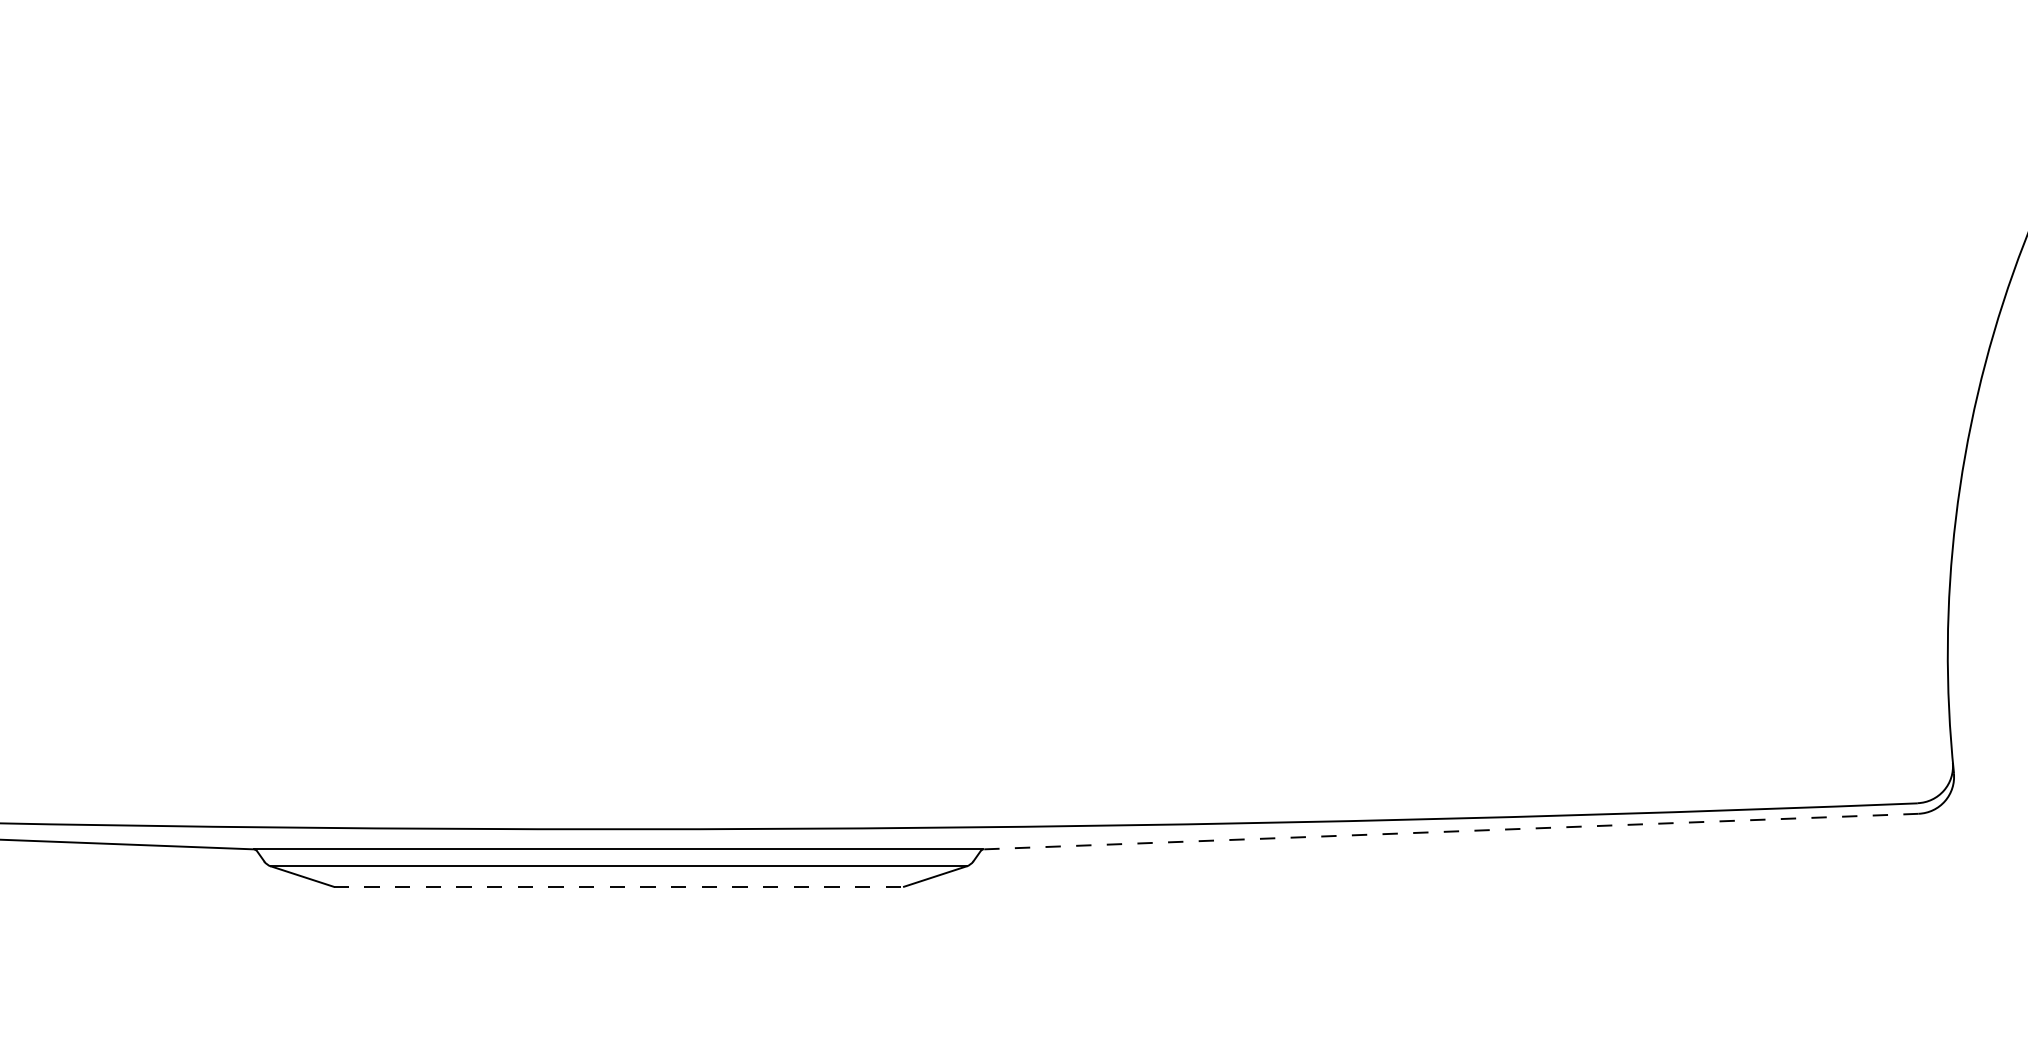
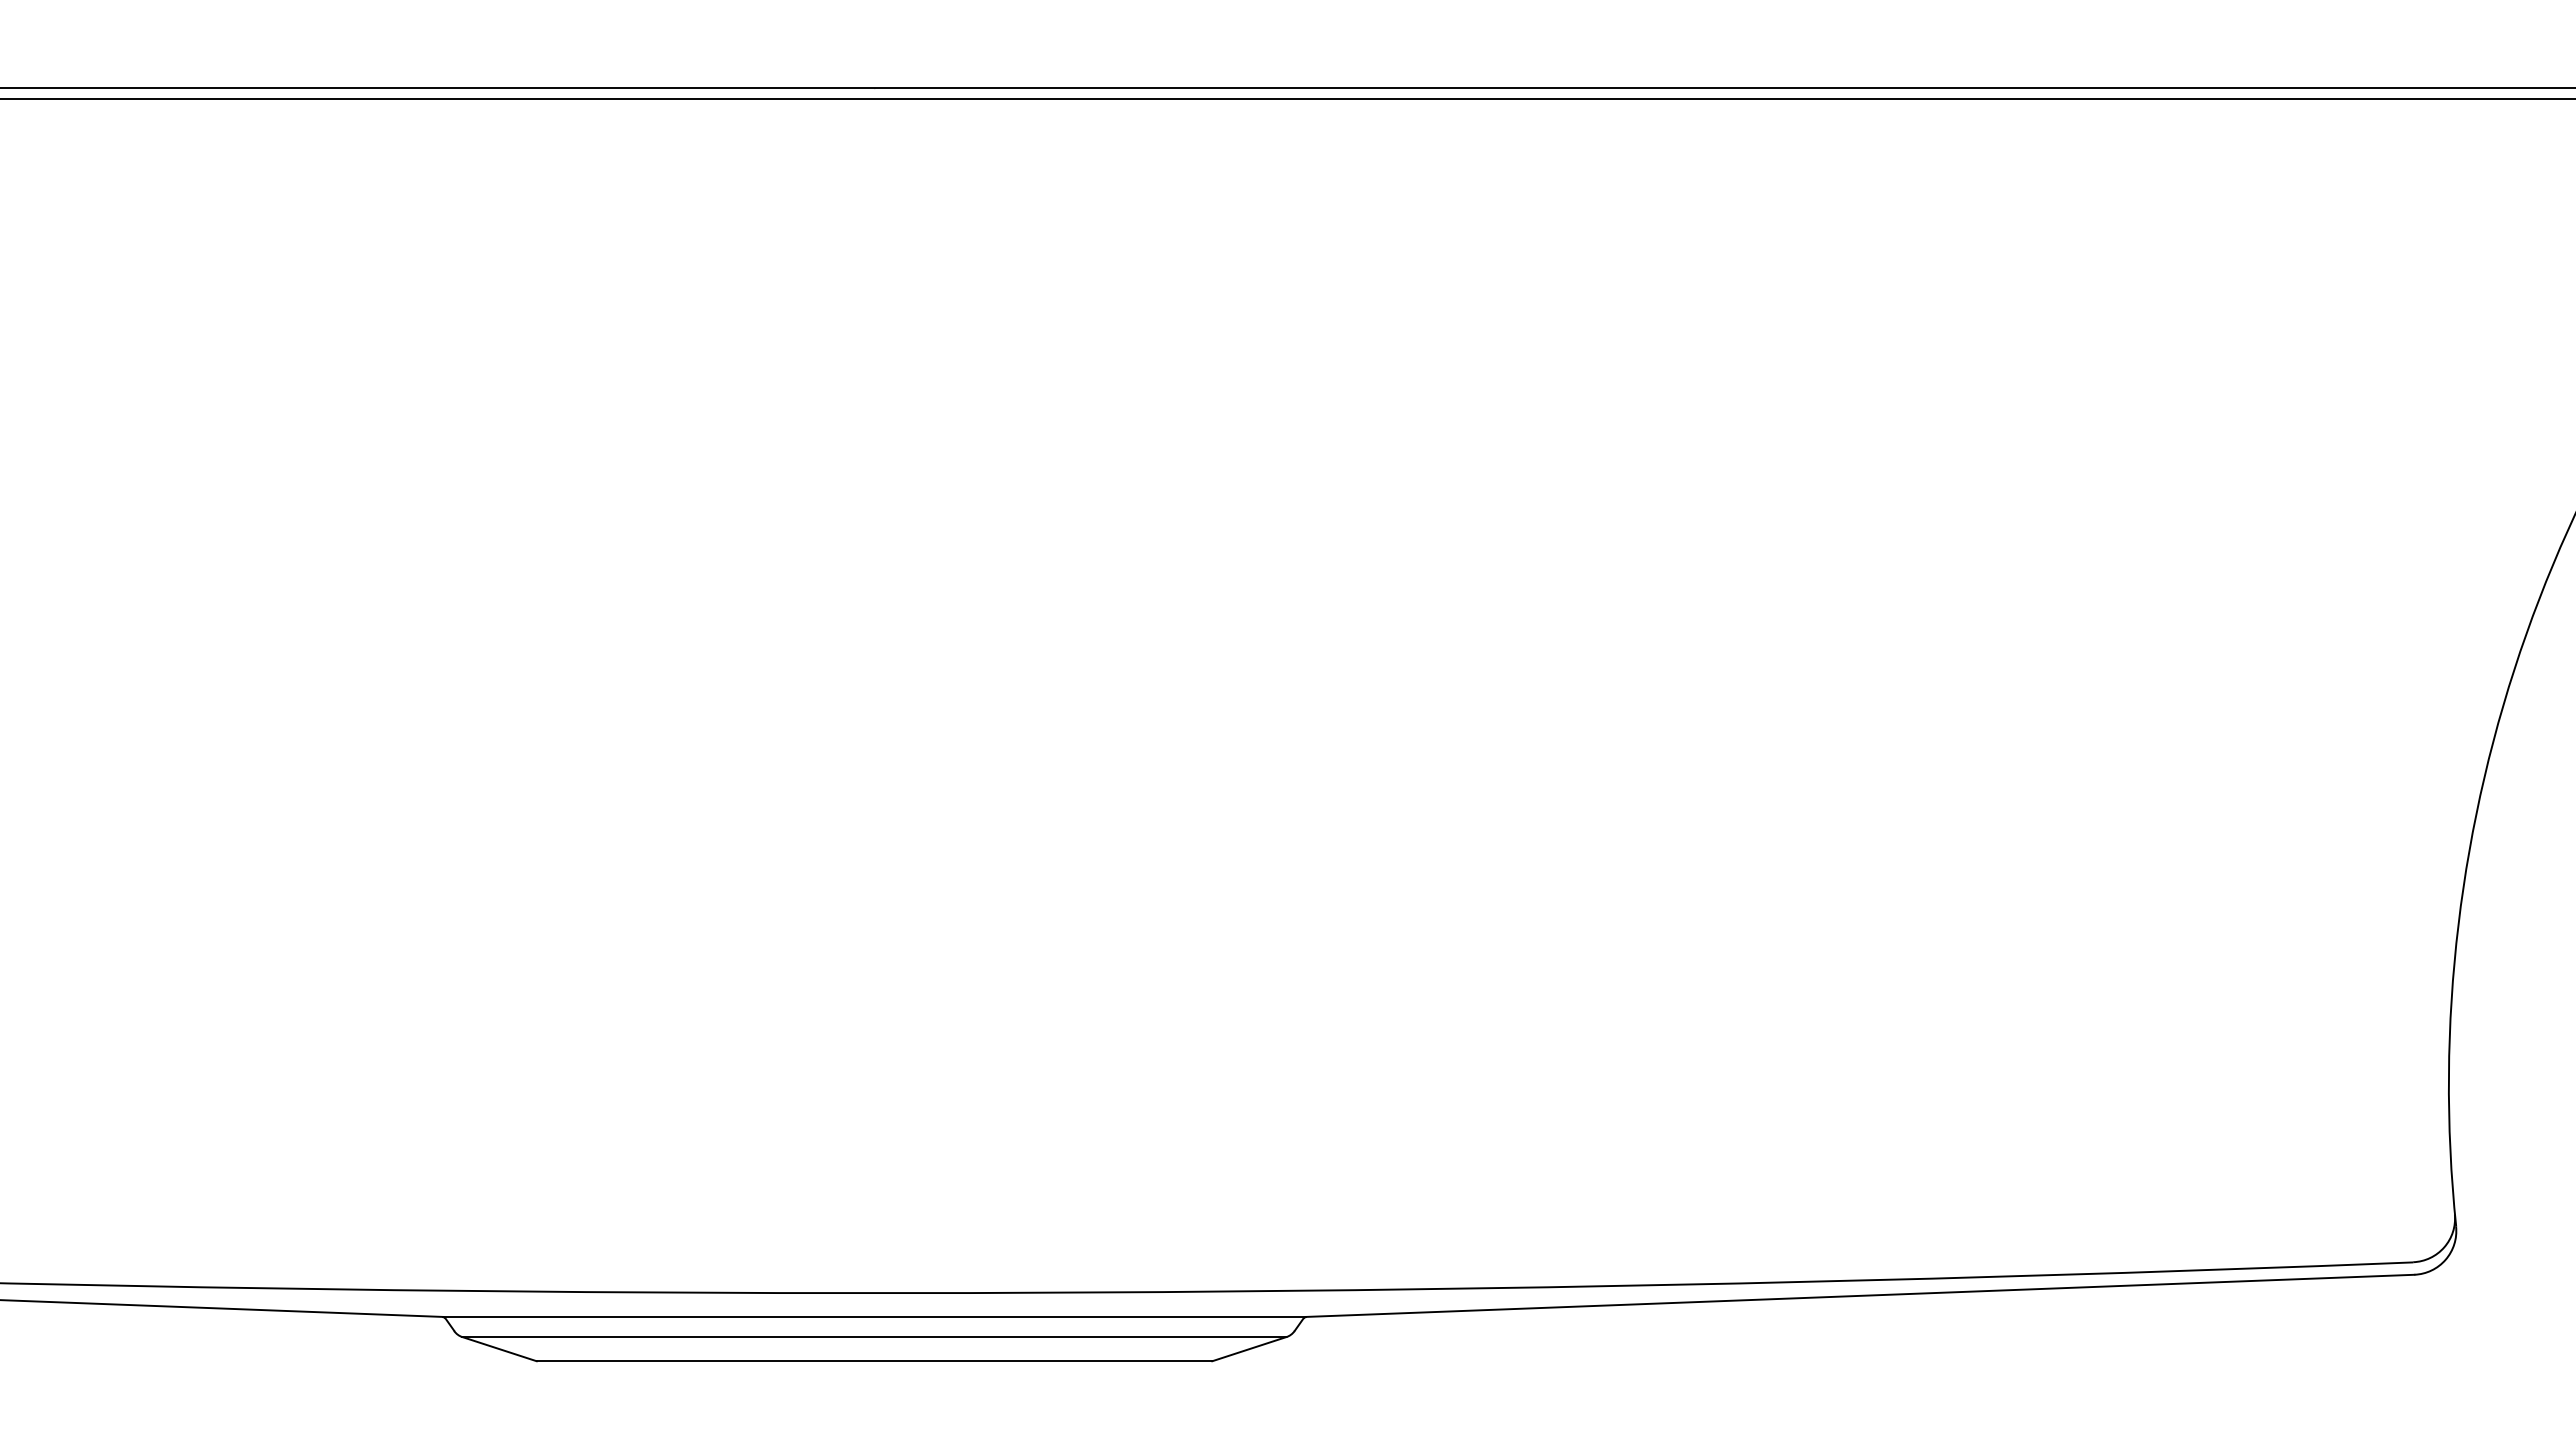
line: (1450, 831) -> (1859, 1295), dashed -> solid
line: (618, 886) -> (874, 1361), dashed -> solid

